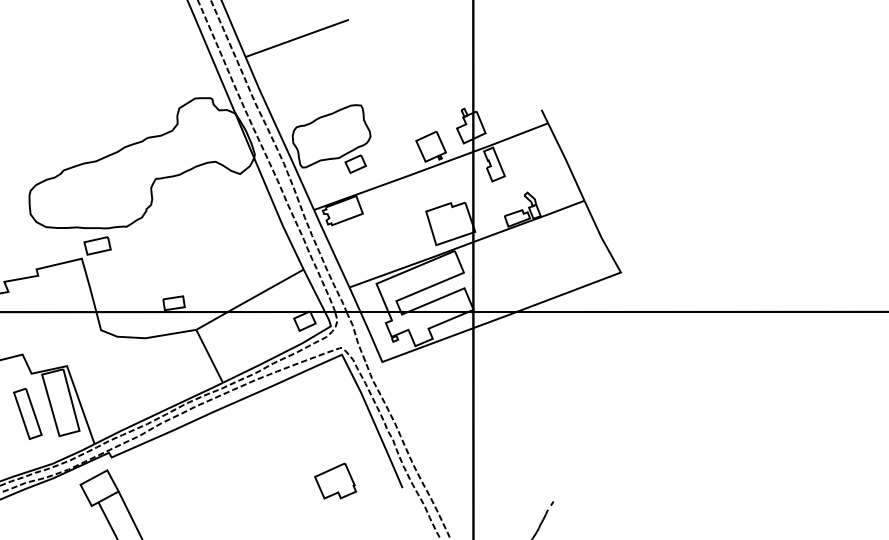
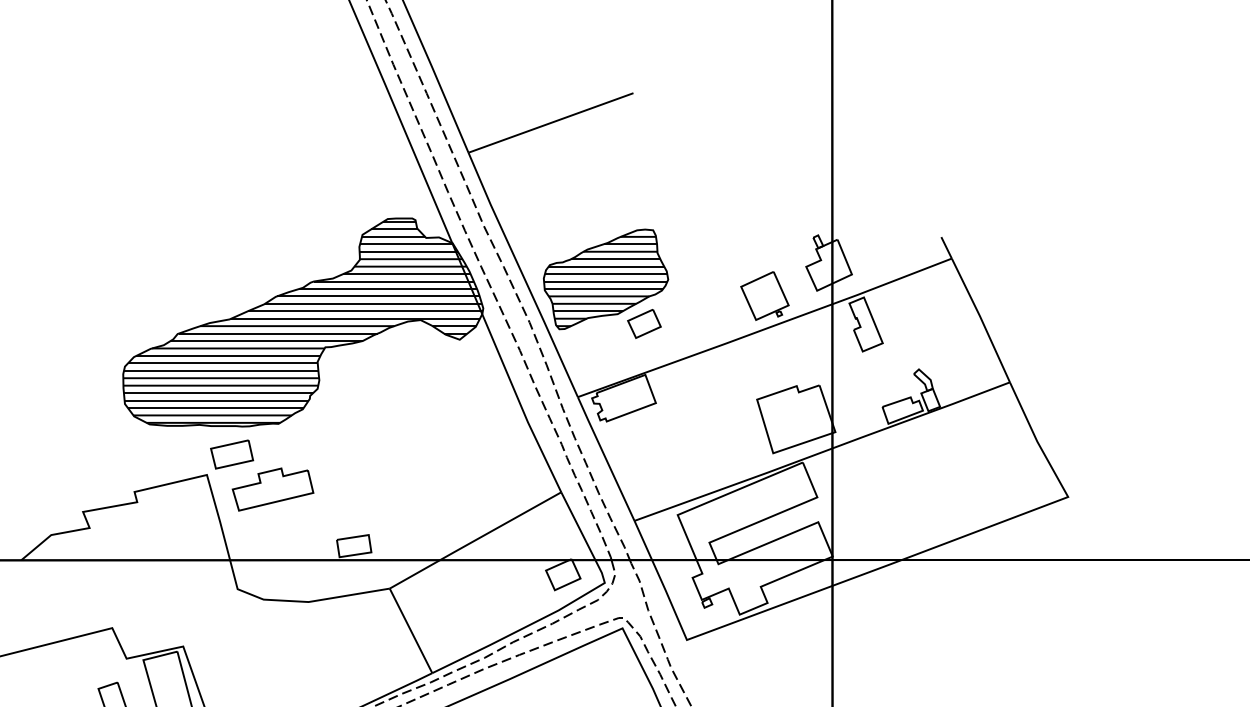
hatch: (331, 137) -> (605, 281), added
hatch: (141, 163) -> (302, 322), added
part: (123, 267) -> (273, 488), added

